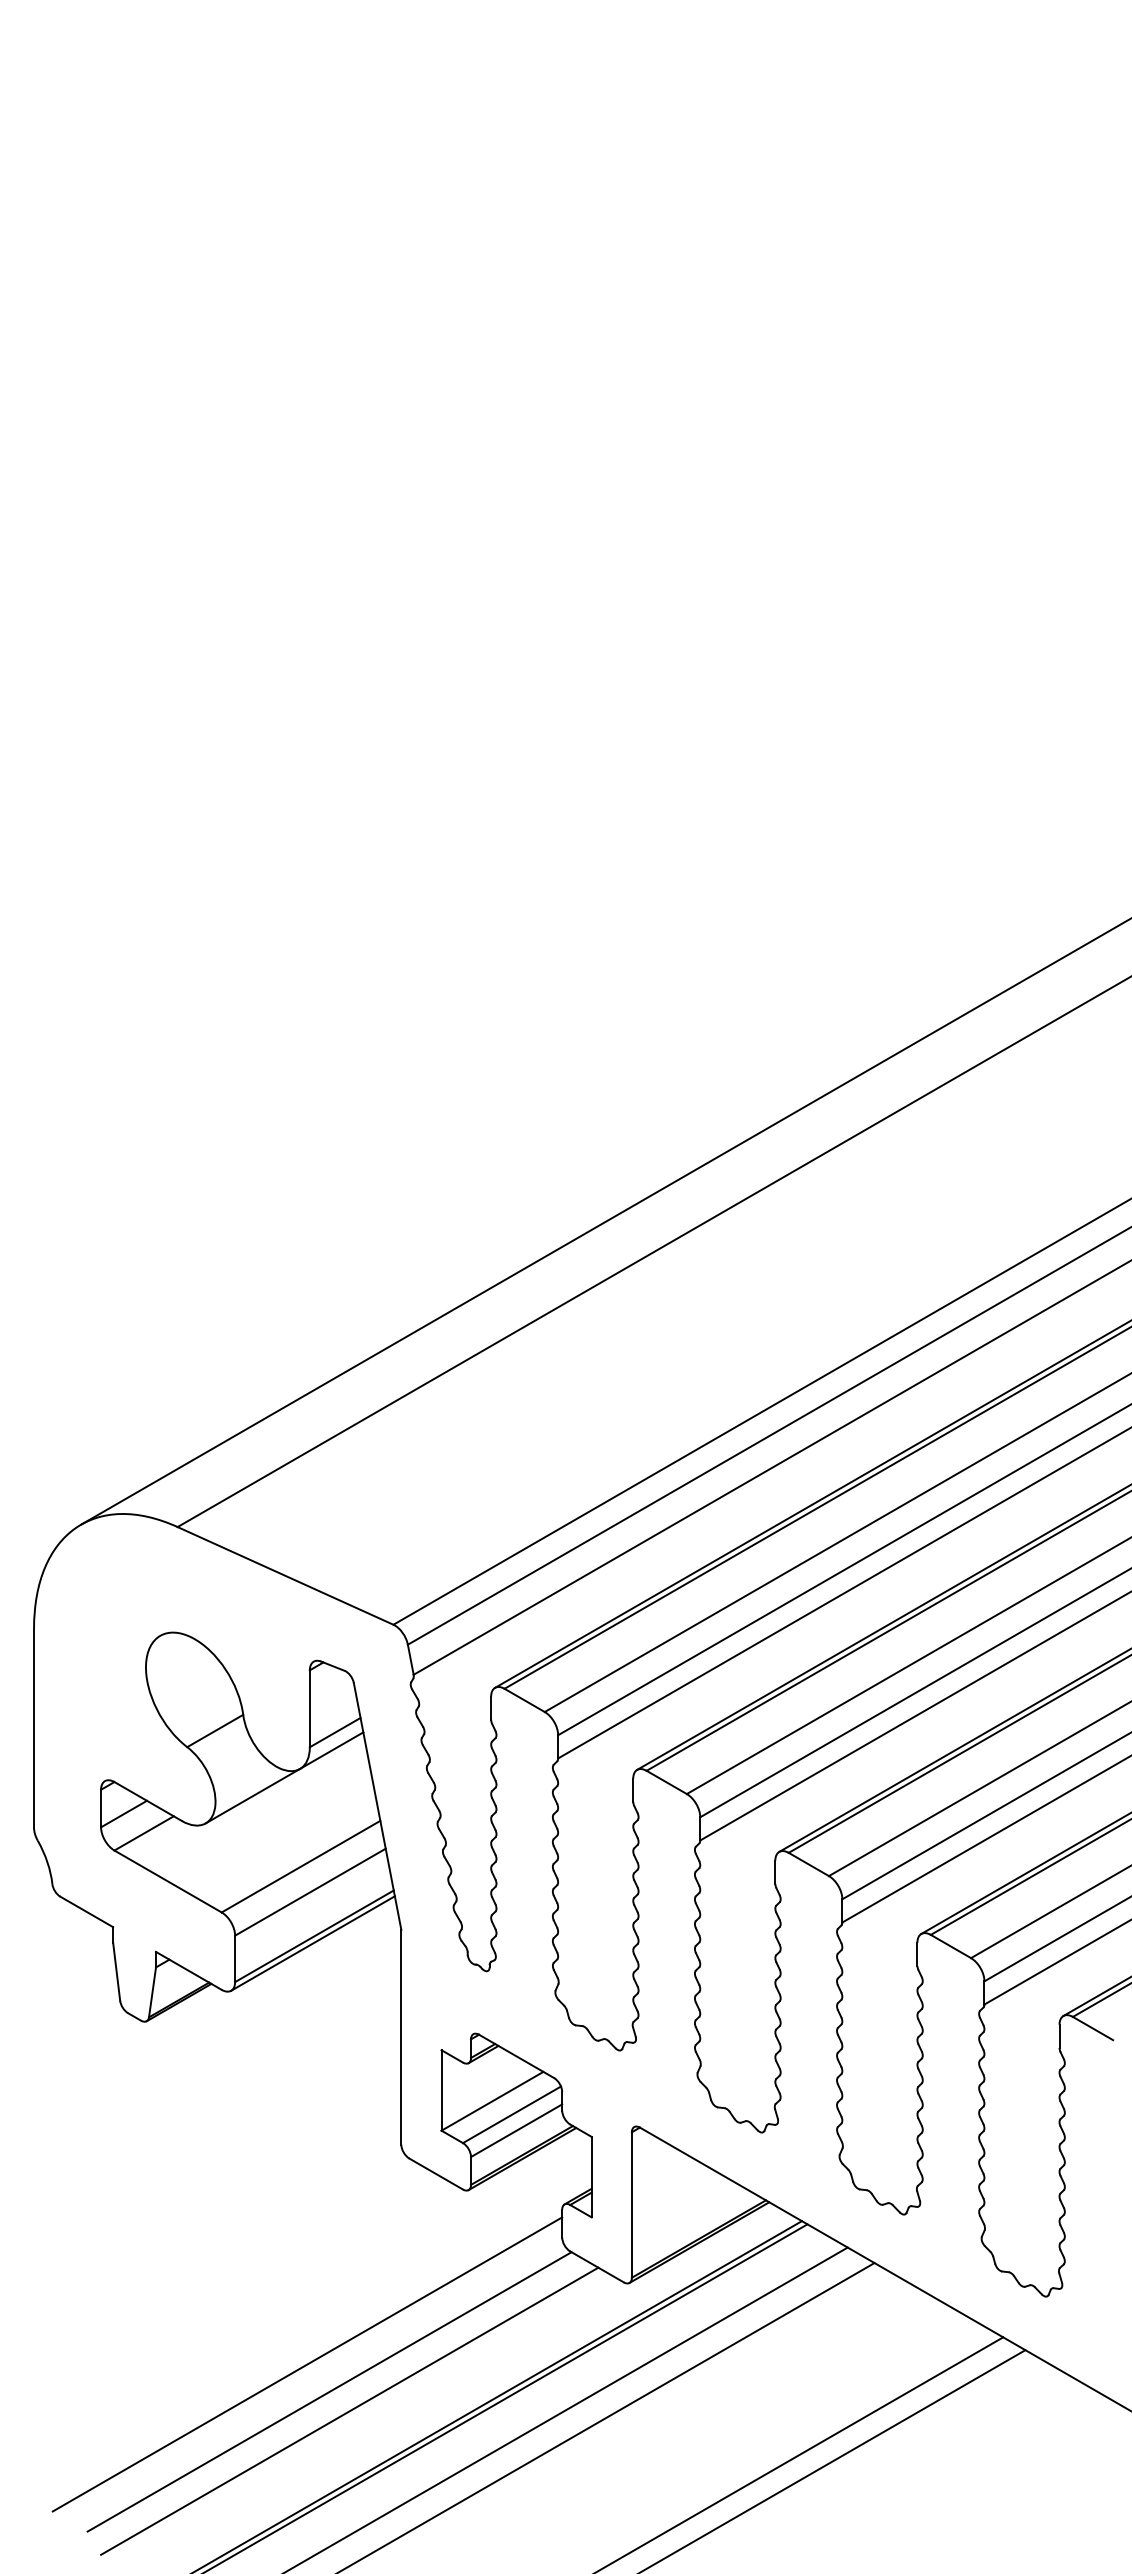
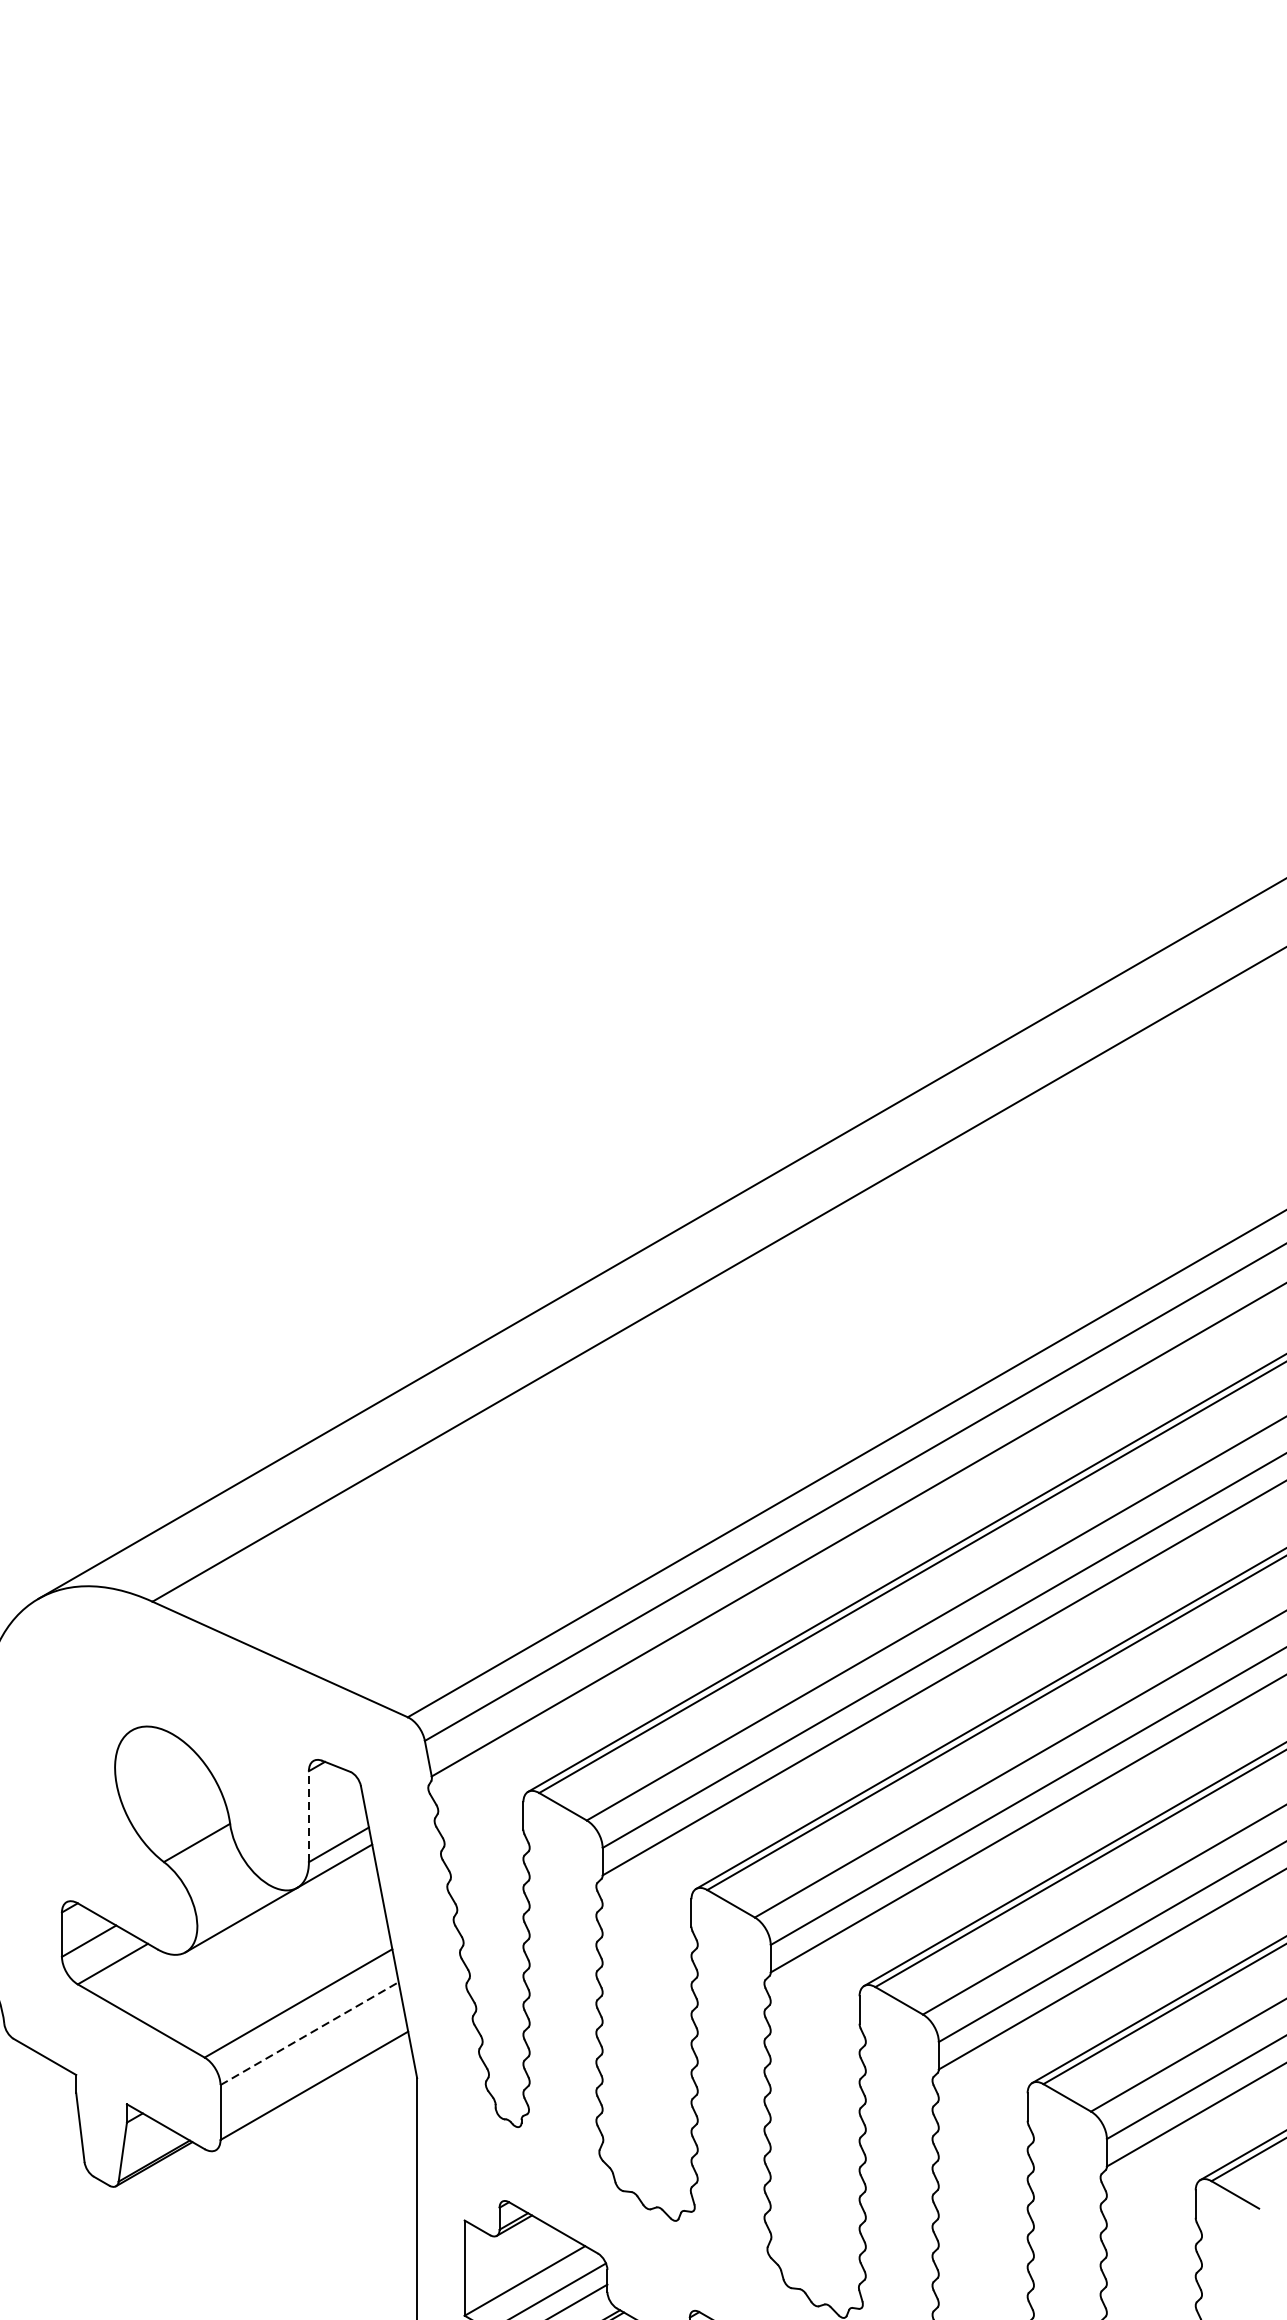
line: (309, 1708) -> (308, 1816), solid -> dashed
line: (310, 1892) -> (309, 2033), solid -> dashed
line: (312, 1943) -> (312, 2094), removed

